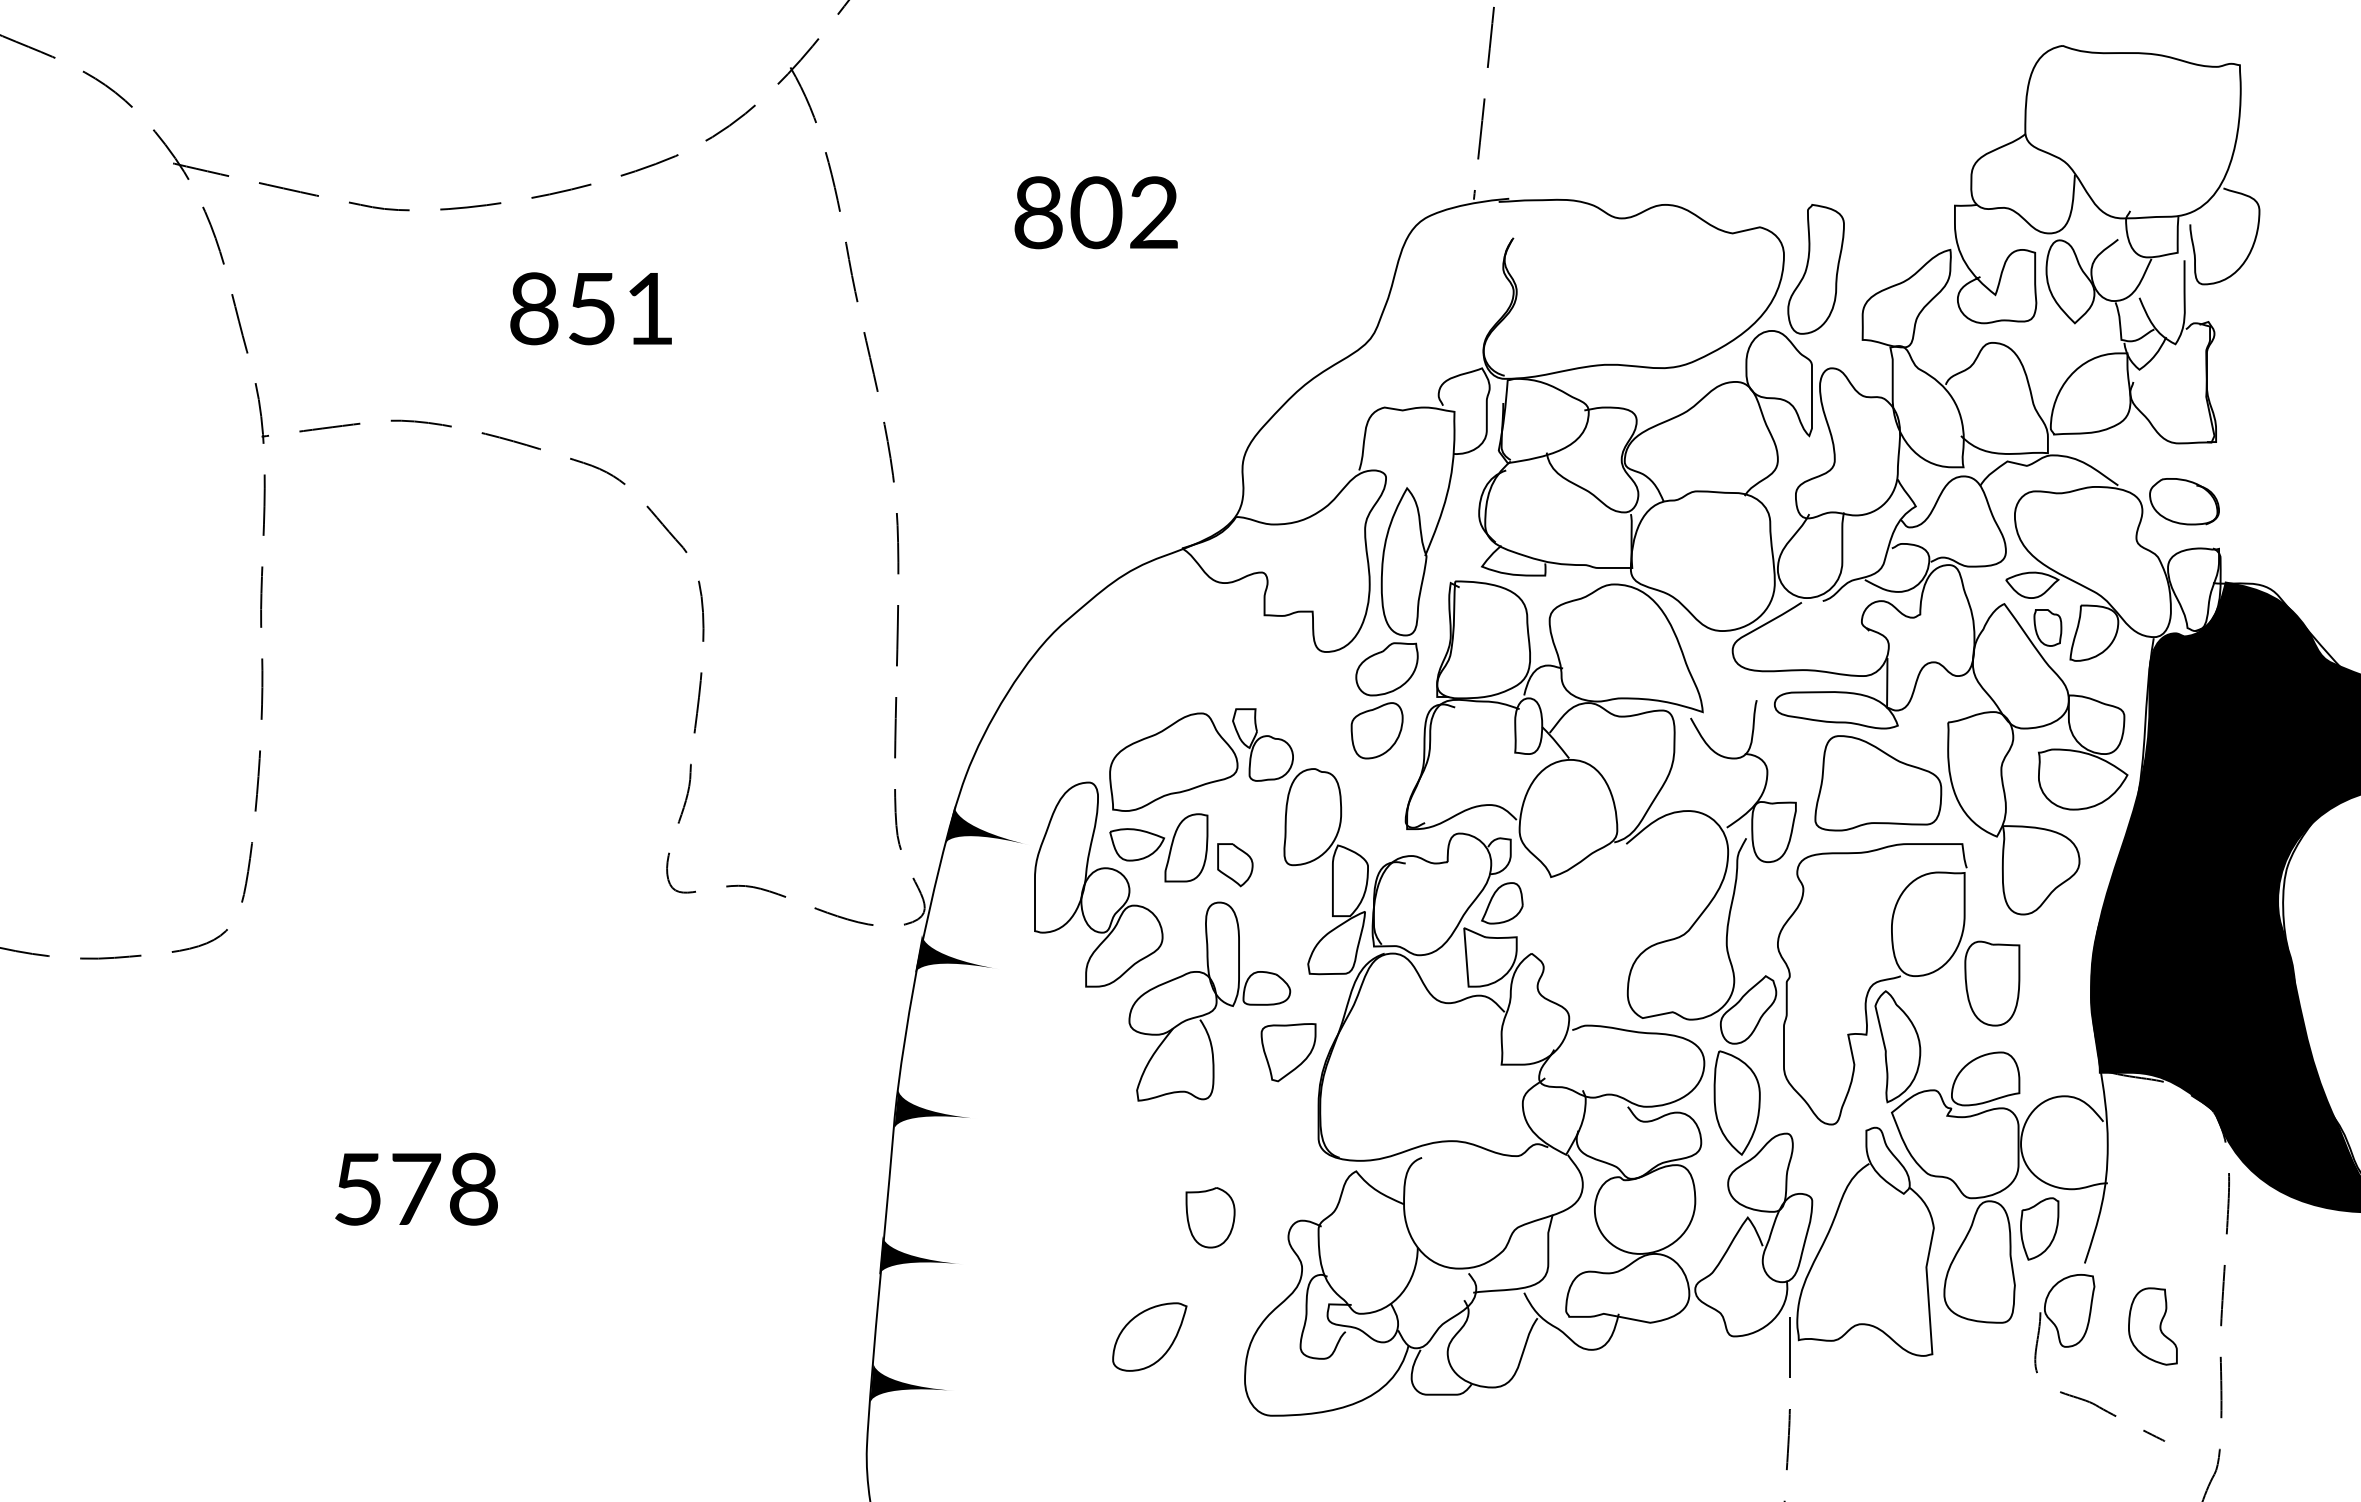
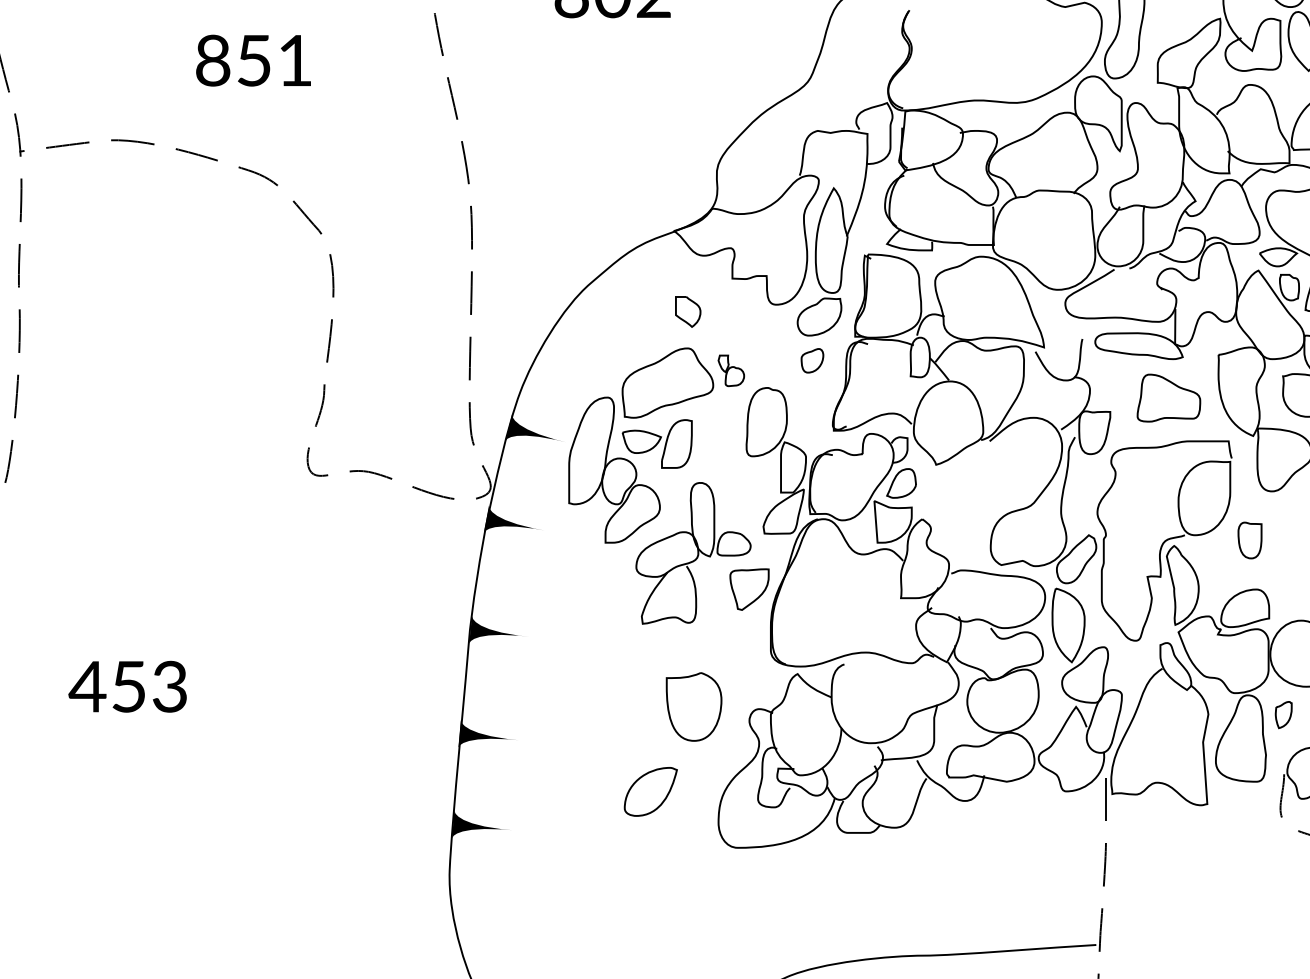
part: (1376, 730) -> (812, 360), size x0.6
part: (1262, 744) -> (730, 370), size x0.6
part: (1878, 783) -> (1169, 398), size x0.7
part: (1235, 865) -> (688, 312), moved
part: (1992, 983) -> (1250, 540), size x0.6
text: (413, 1188) -> (127, 686), 578 -> 453
part: (1210, 1217) -> (694, 706), size x1.6
part: (2039, 1228) -> (1283, 714), size x0.6

